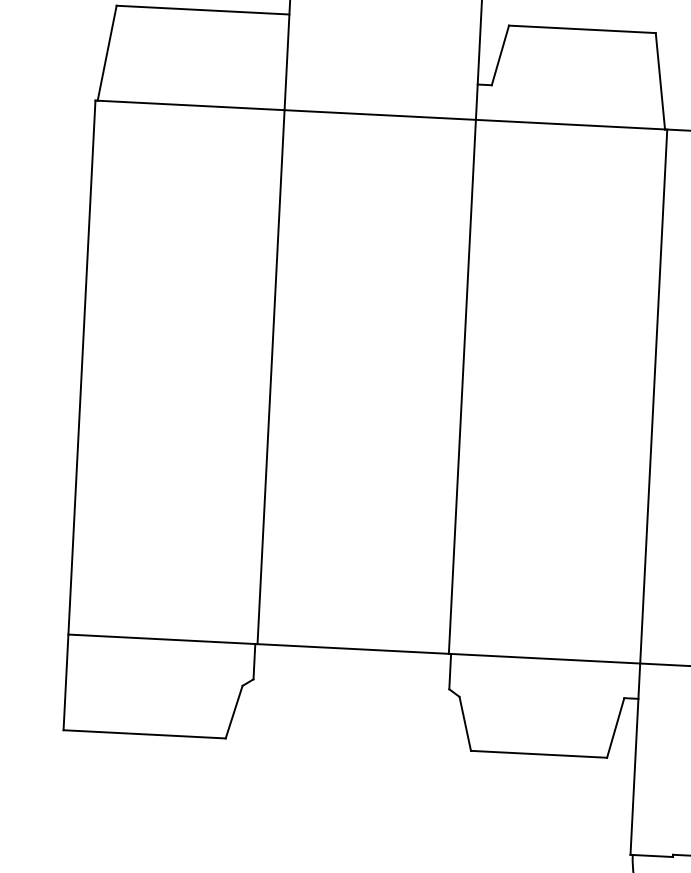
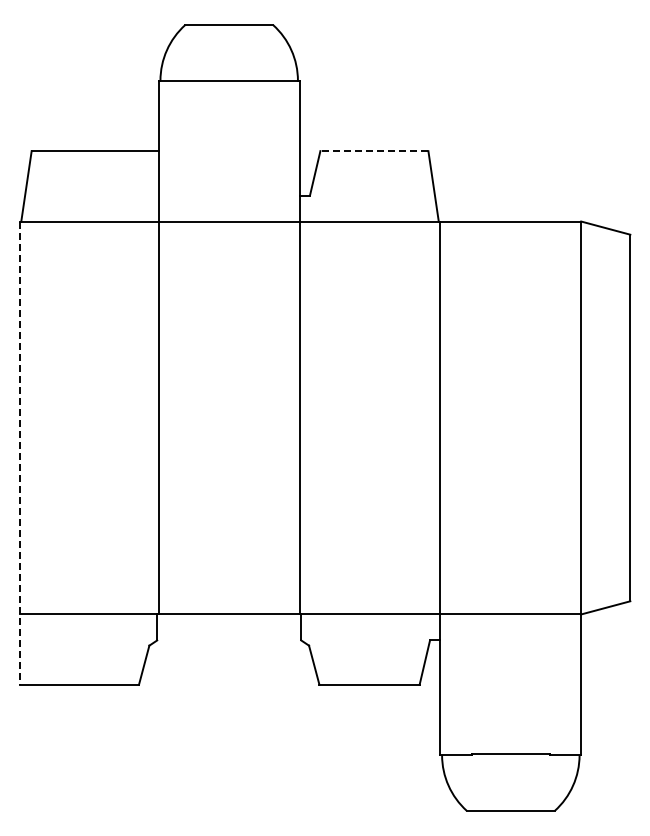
line: (582, 29) -> (374, 151), solid -> dashed
line: (79, 415) -> (19, 453), solid -> dashed

